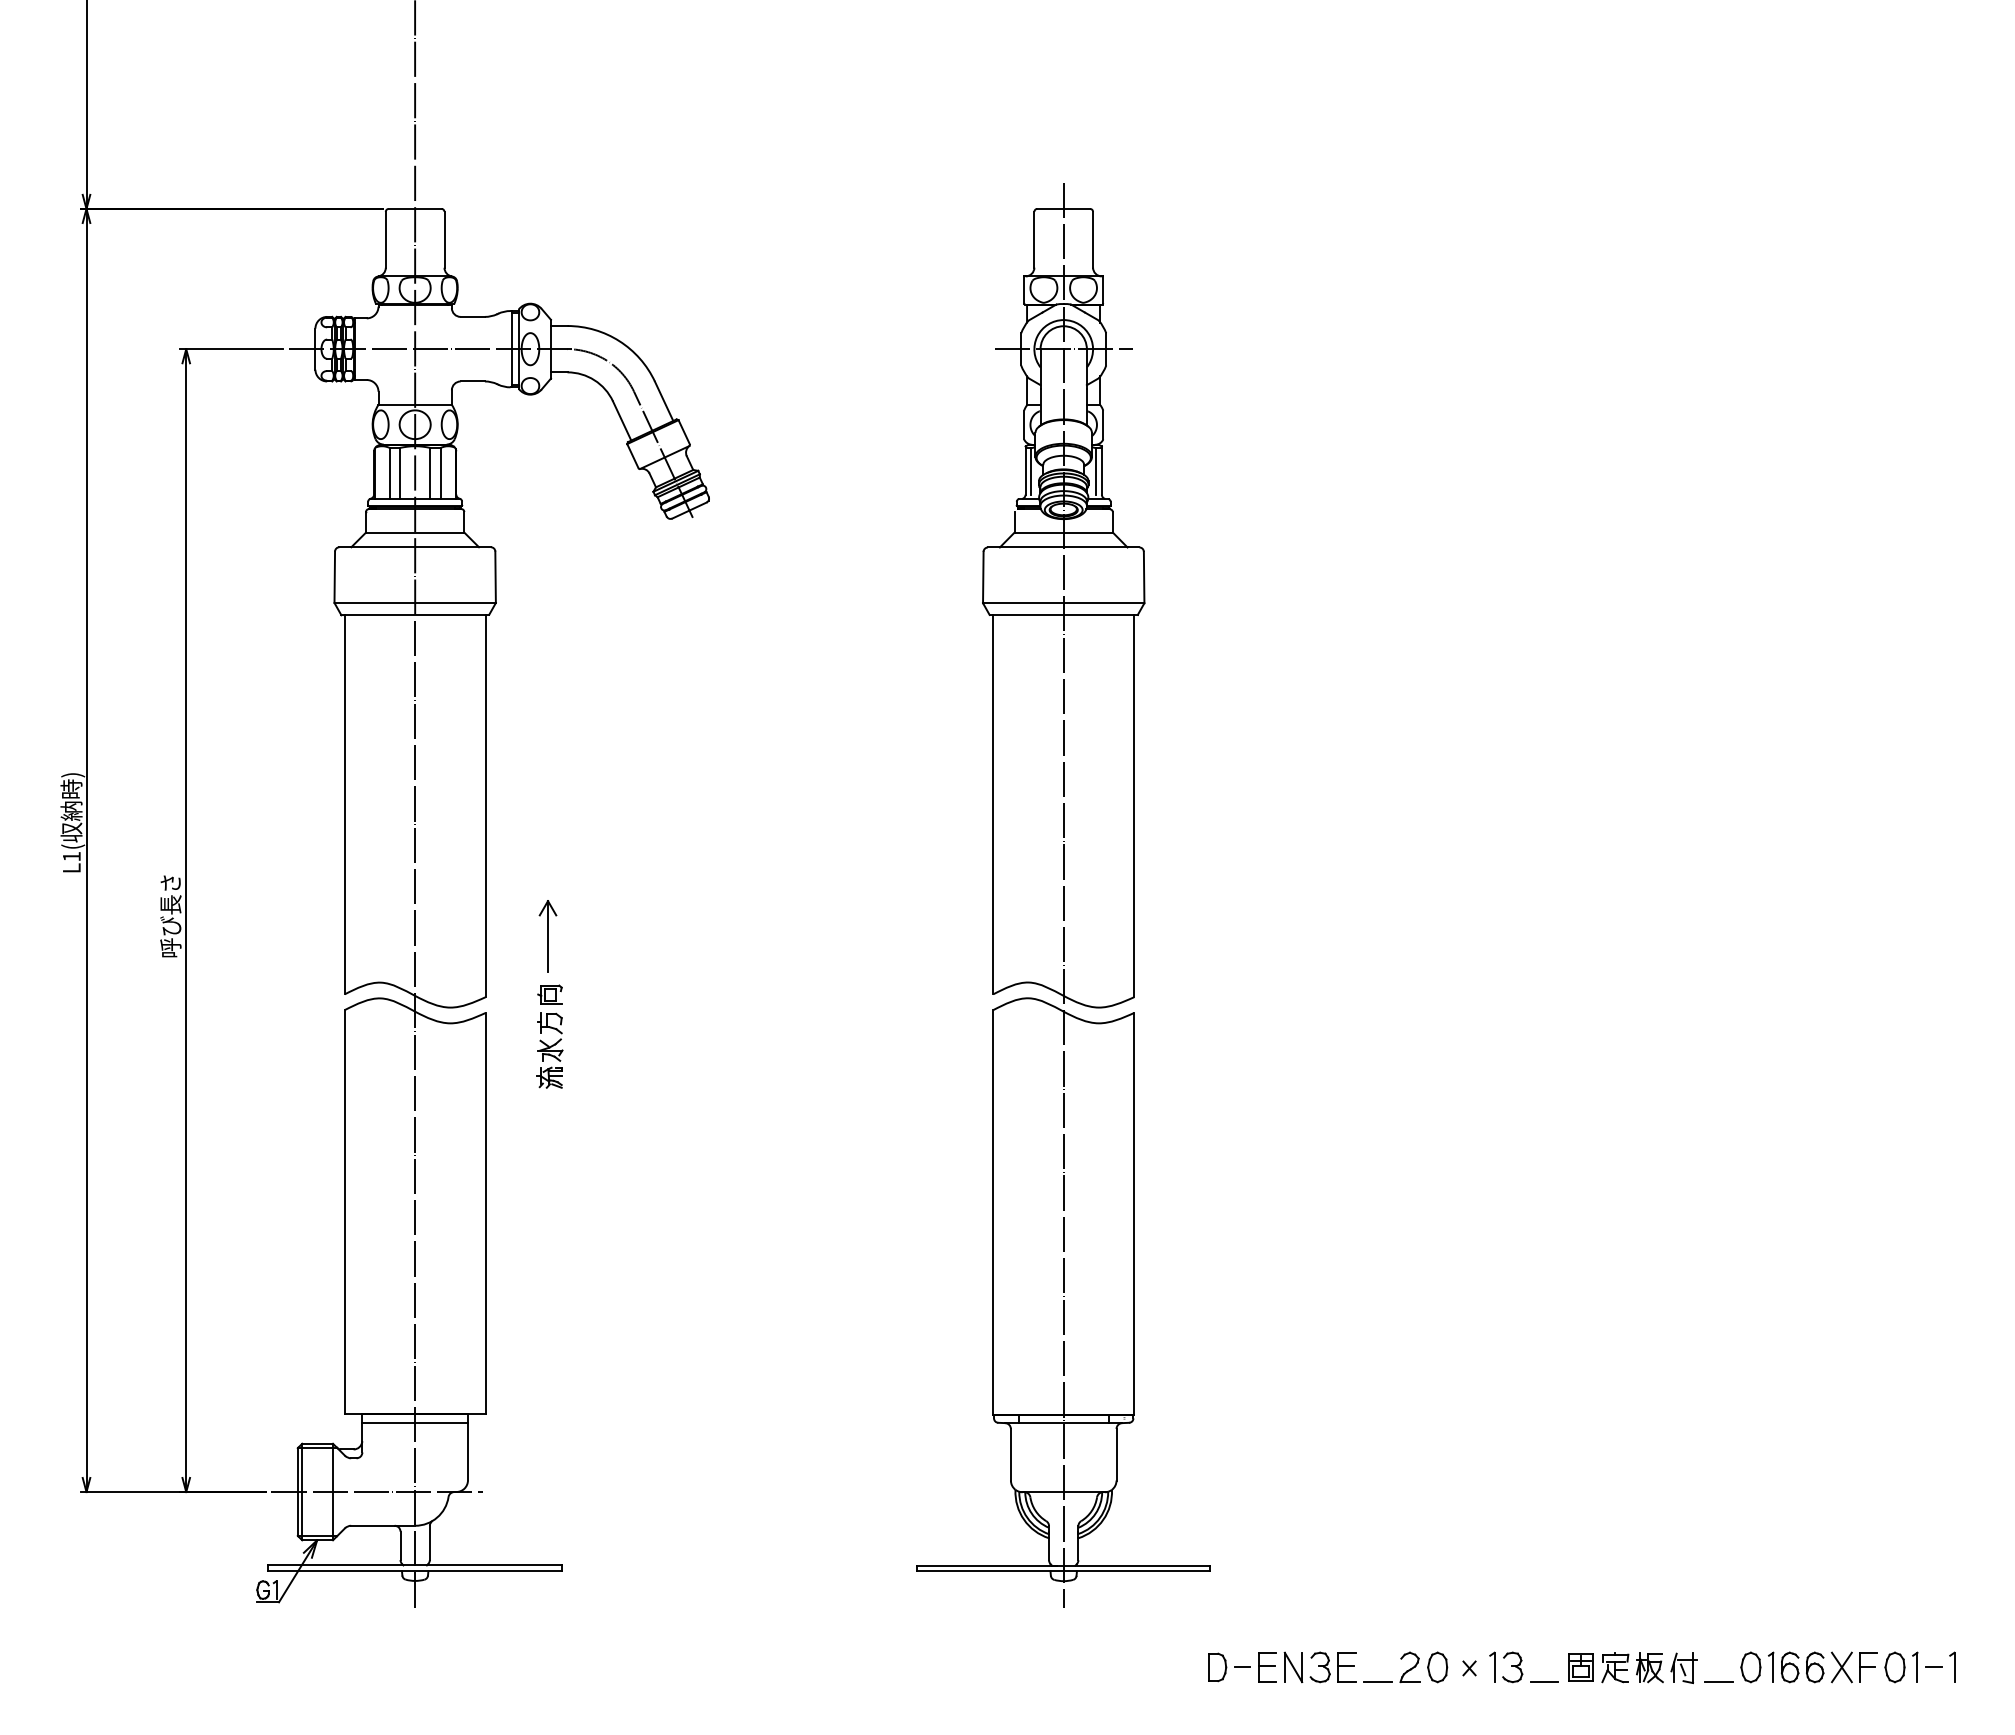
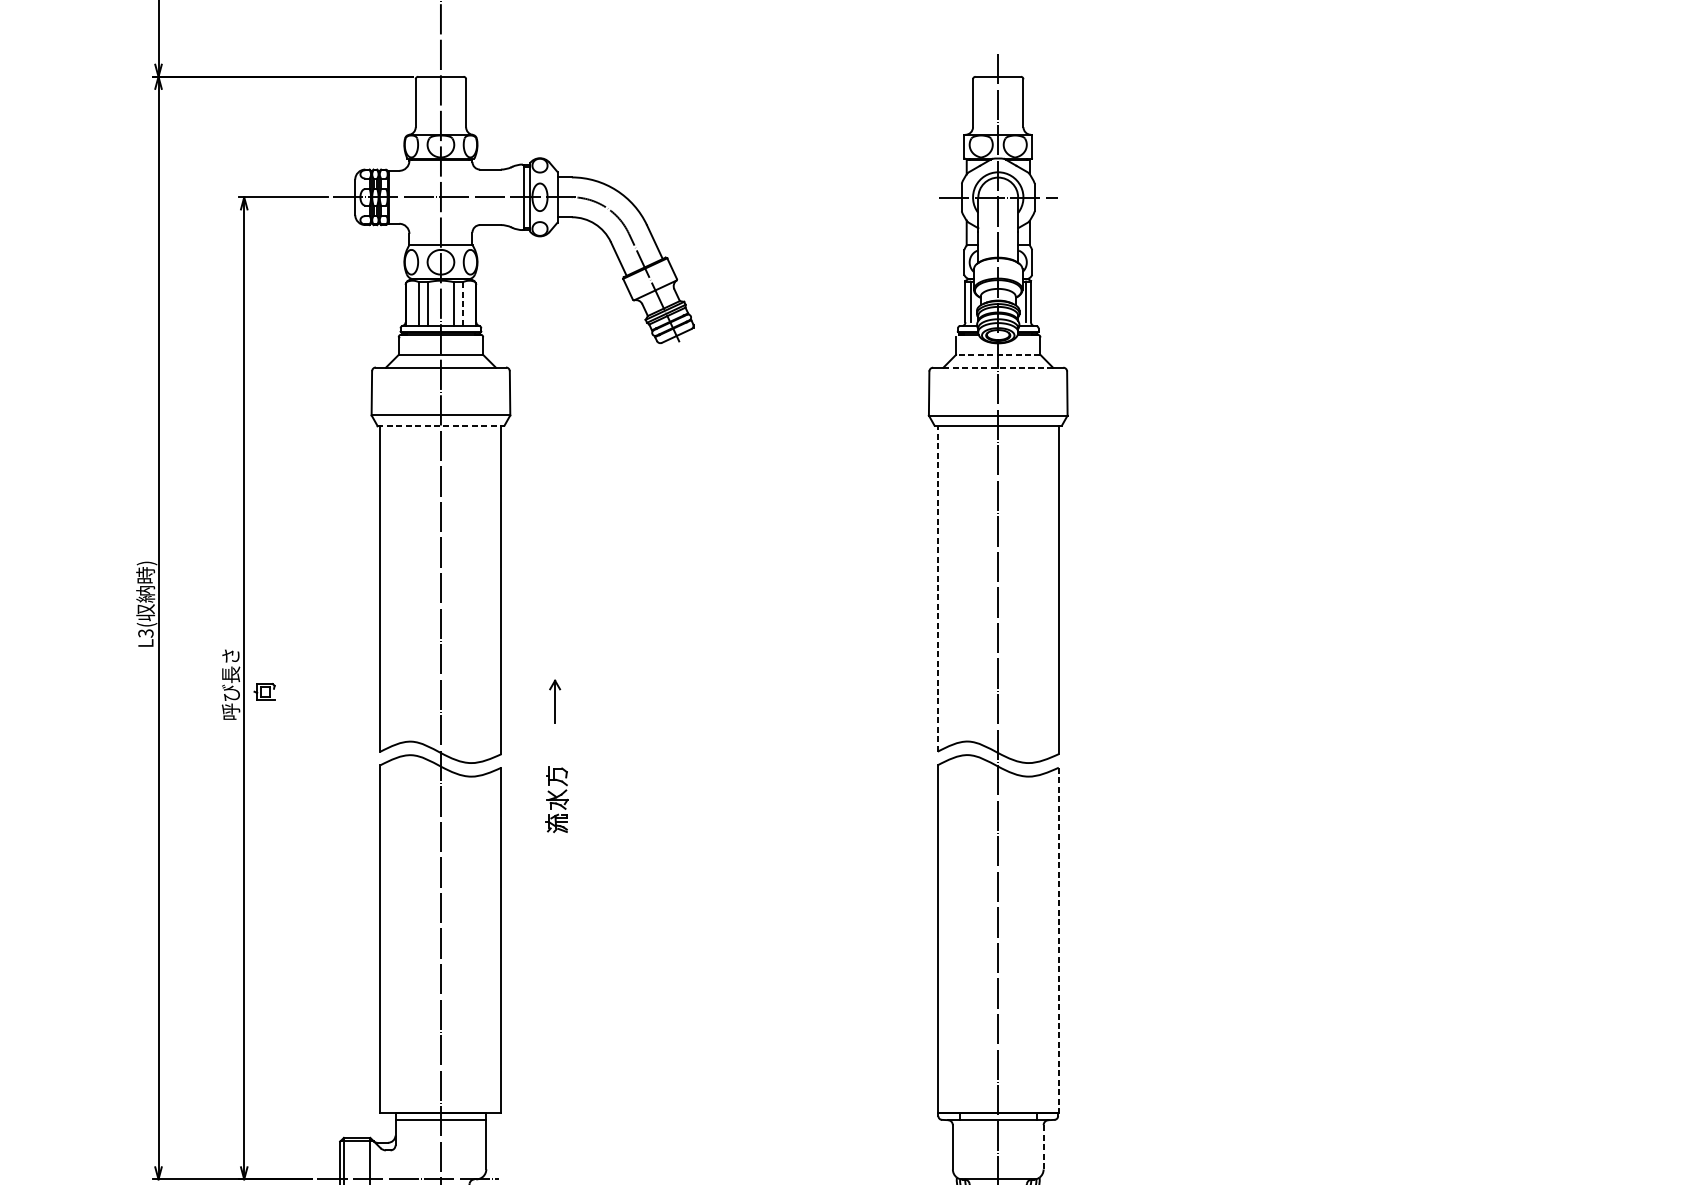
line: (440, 472) -> (462, 303), solid -> dashed
line: (1063, 532) -> (998, 354), solid -> dashed
line: (1063, 547) -> (998, 367), solid -> dashed
line: (415, 614) -> (441, 425), solid -> dashed
line: (993, 804) -> (937, 588), solid -> dashed
text: (71, 856) -> (145, 633), L1( -> L3(
part: (547, 936) -> (554, 702), size x0.7
part: (549, 994) -> (264, 691), moved
line: (1134, 1213) -> (1059, 940), solid -> dashed
line: (1116, 1454) -> (1043, 1147), solid -> dashed

